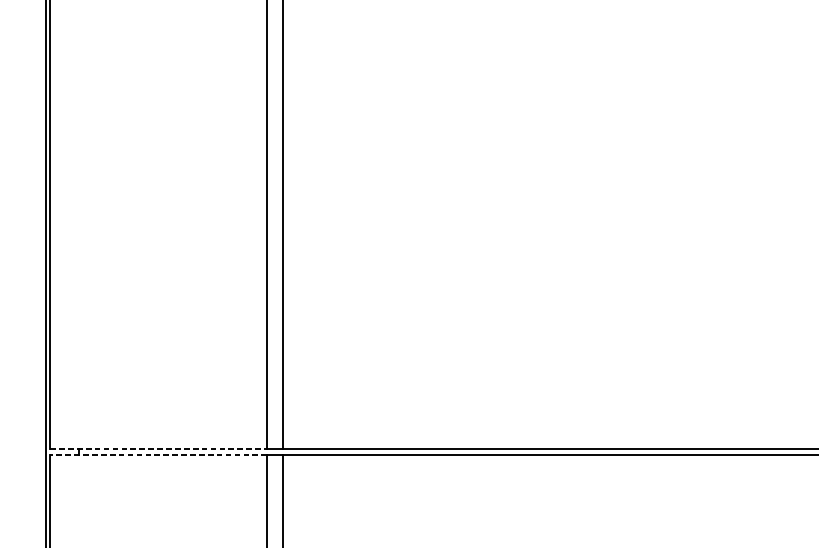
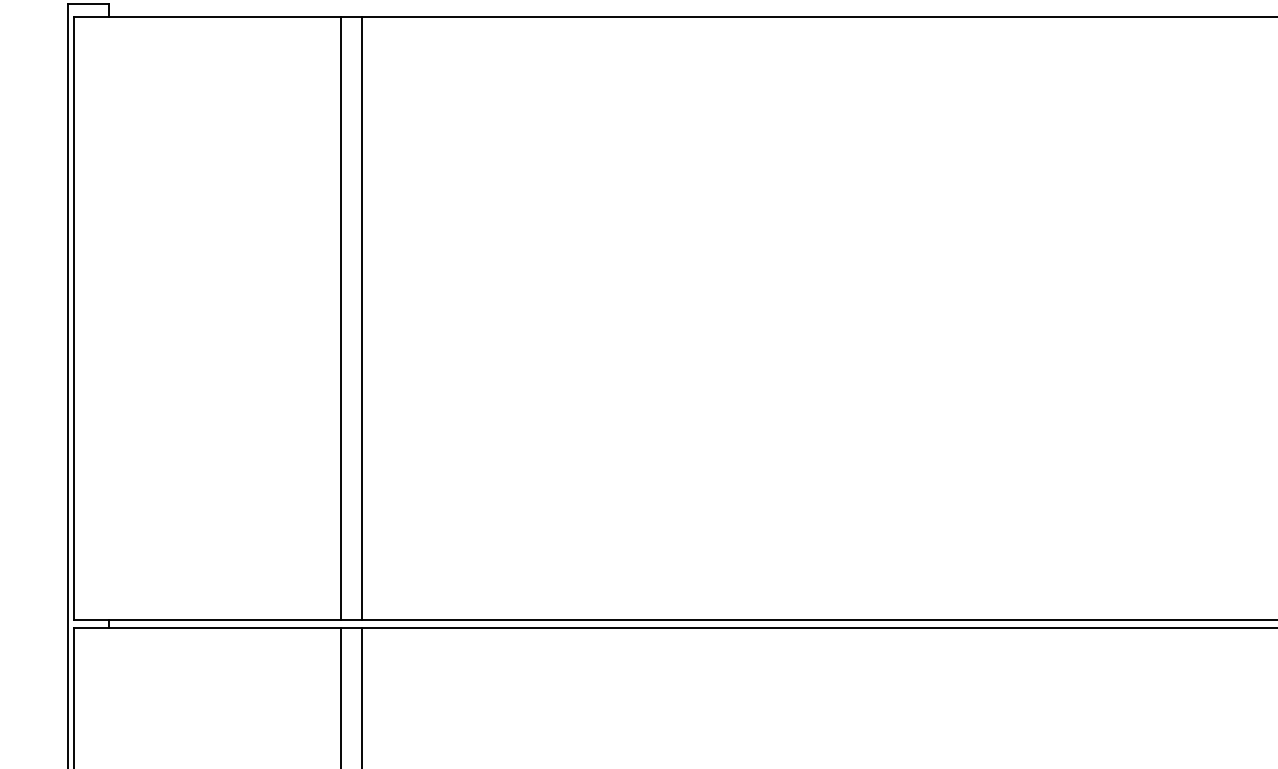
line: (158, 448) -> (207, 619), dashed -> solid
line: (158, 455) -> (207, 627), dashed -> solid

